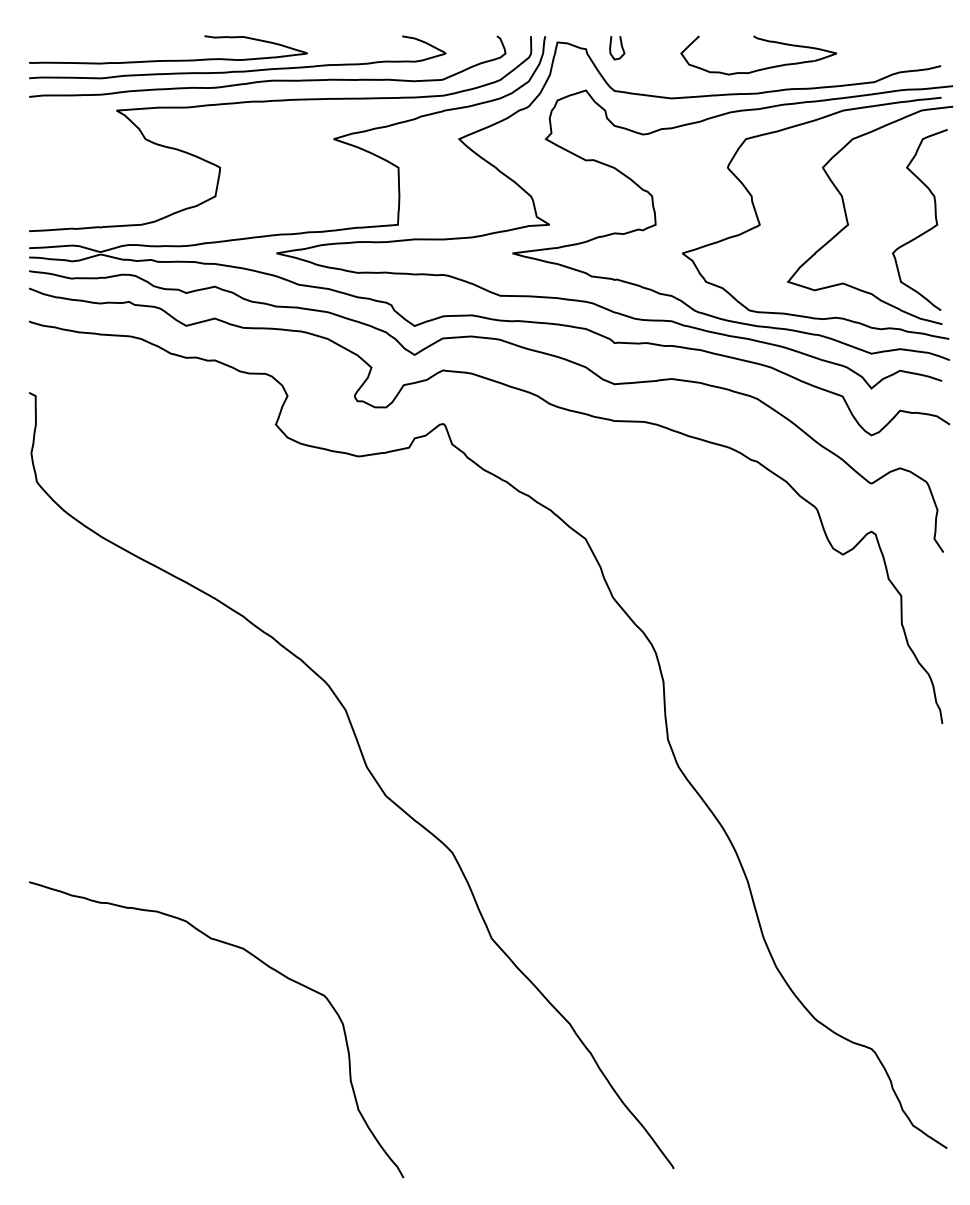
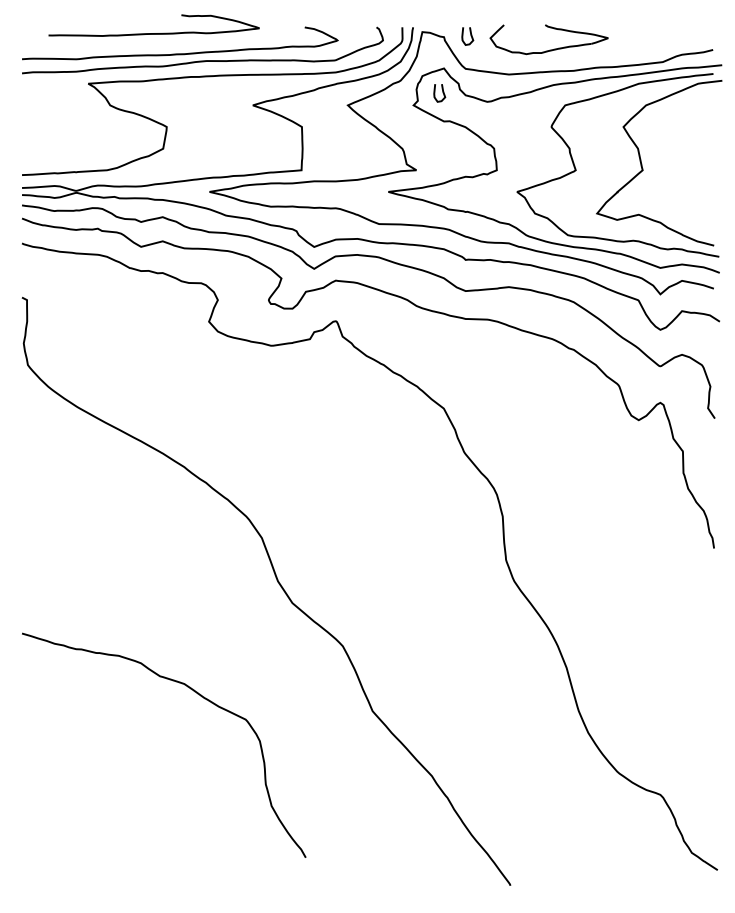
curve: (172, 59) -> (157, 32), moved
part: (761, 68) -> (551, 49), moved
curve: (584, 123) -> (442, 93), added
curve: (924, 231) -> (700, 175), removed
curve: (262, 963) -> (198, 695), moved

